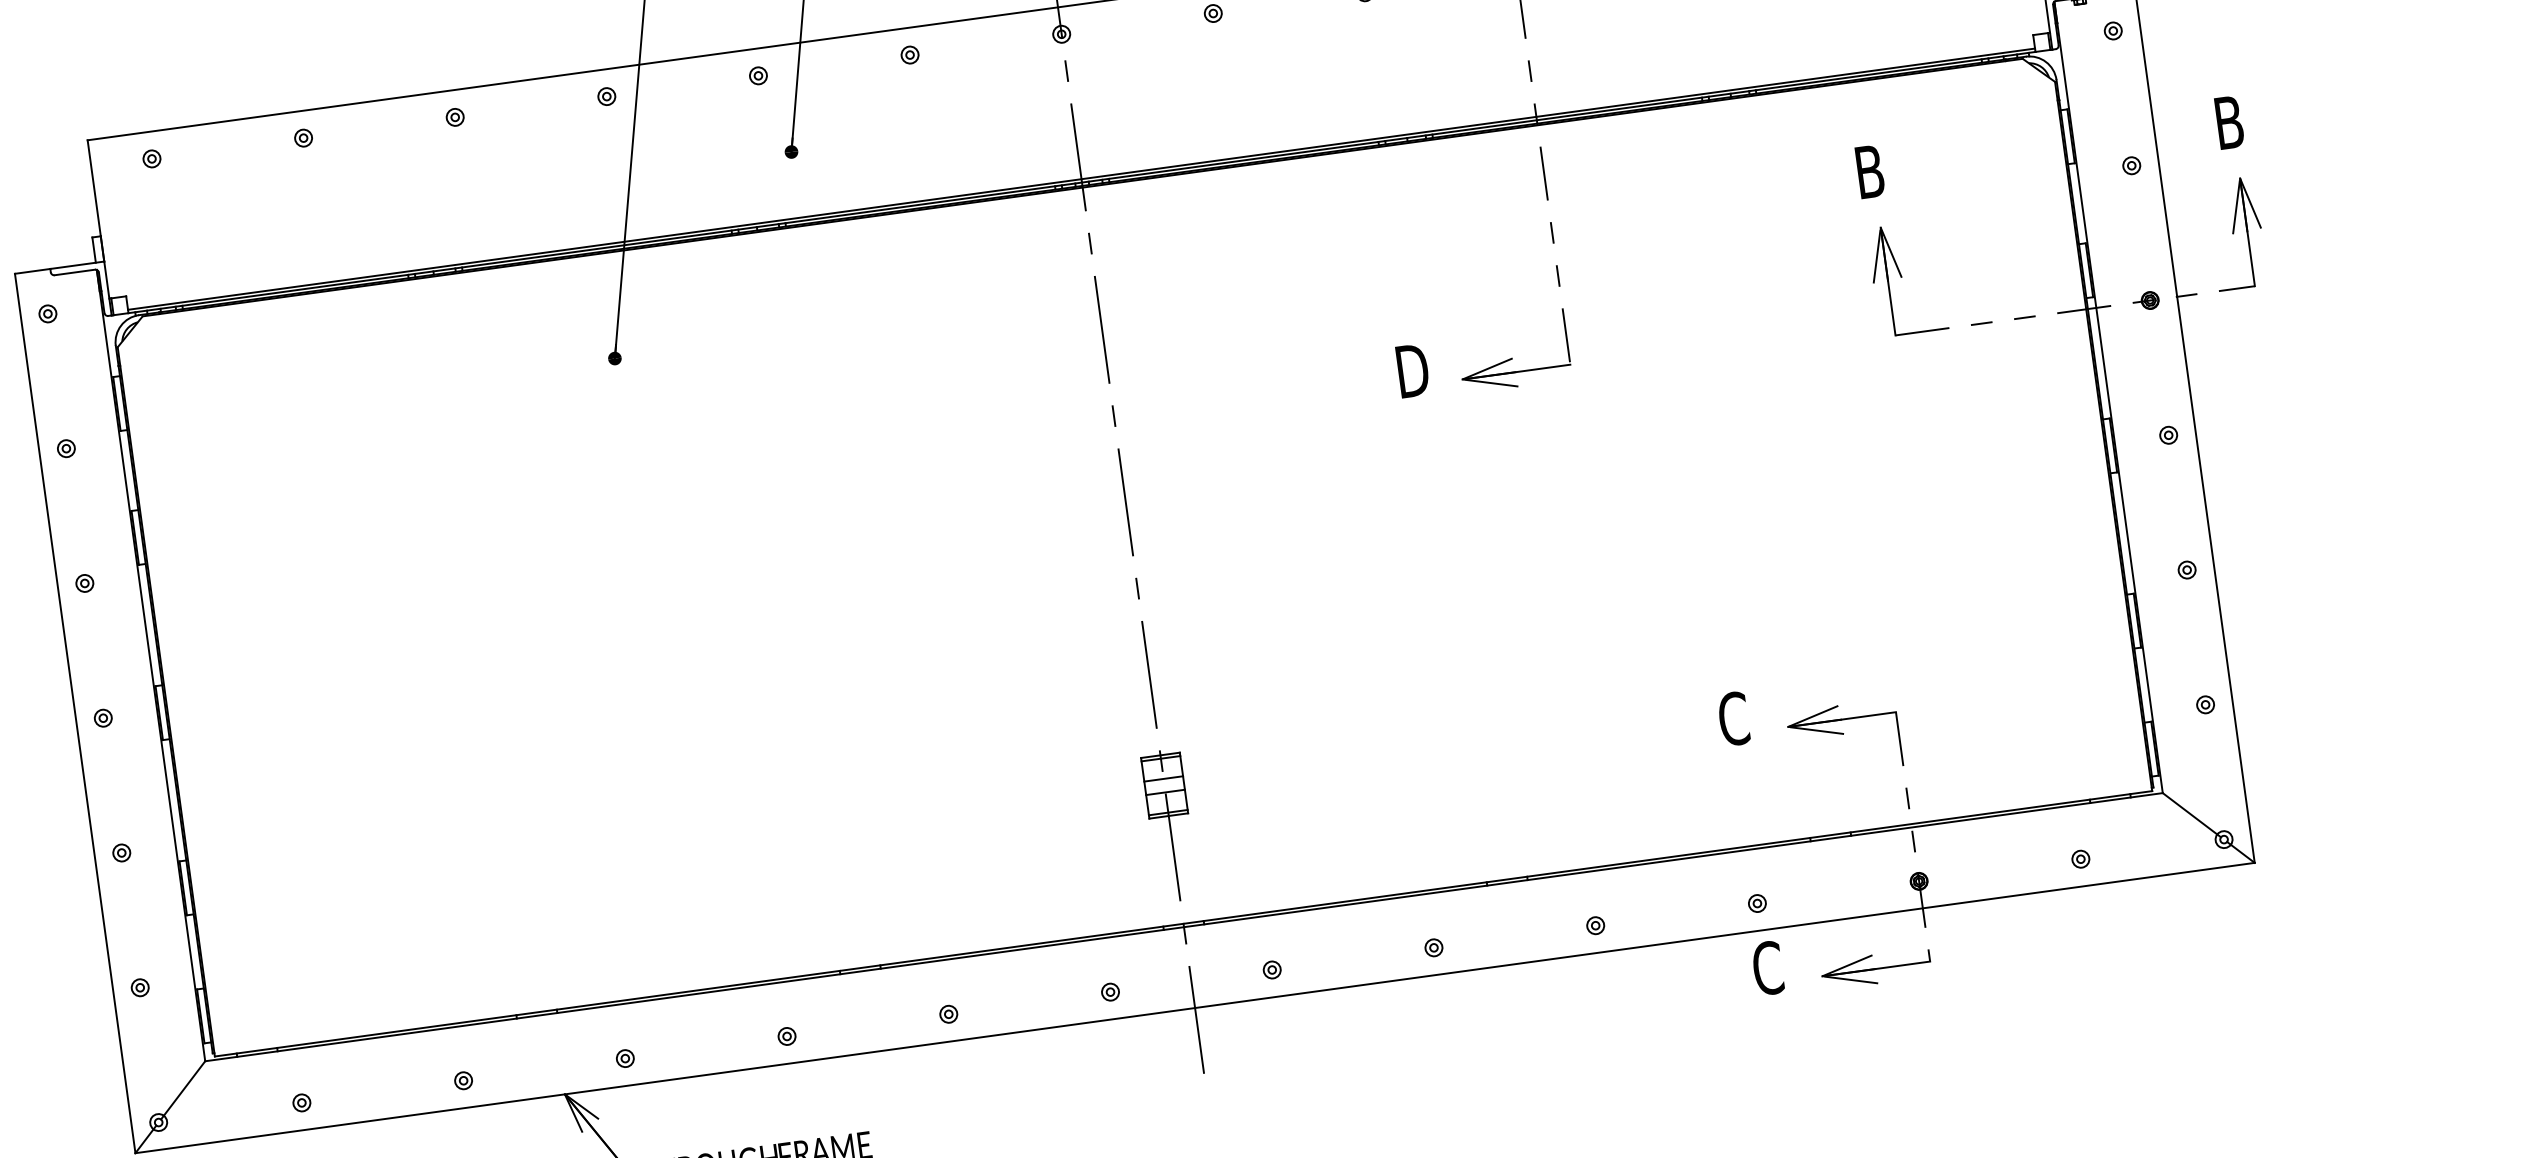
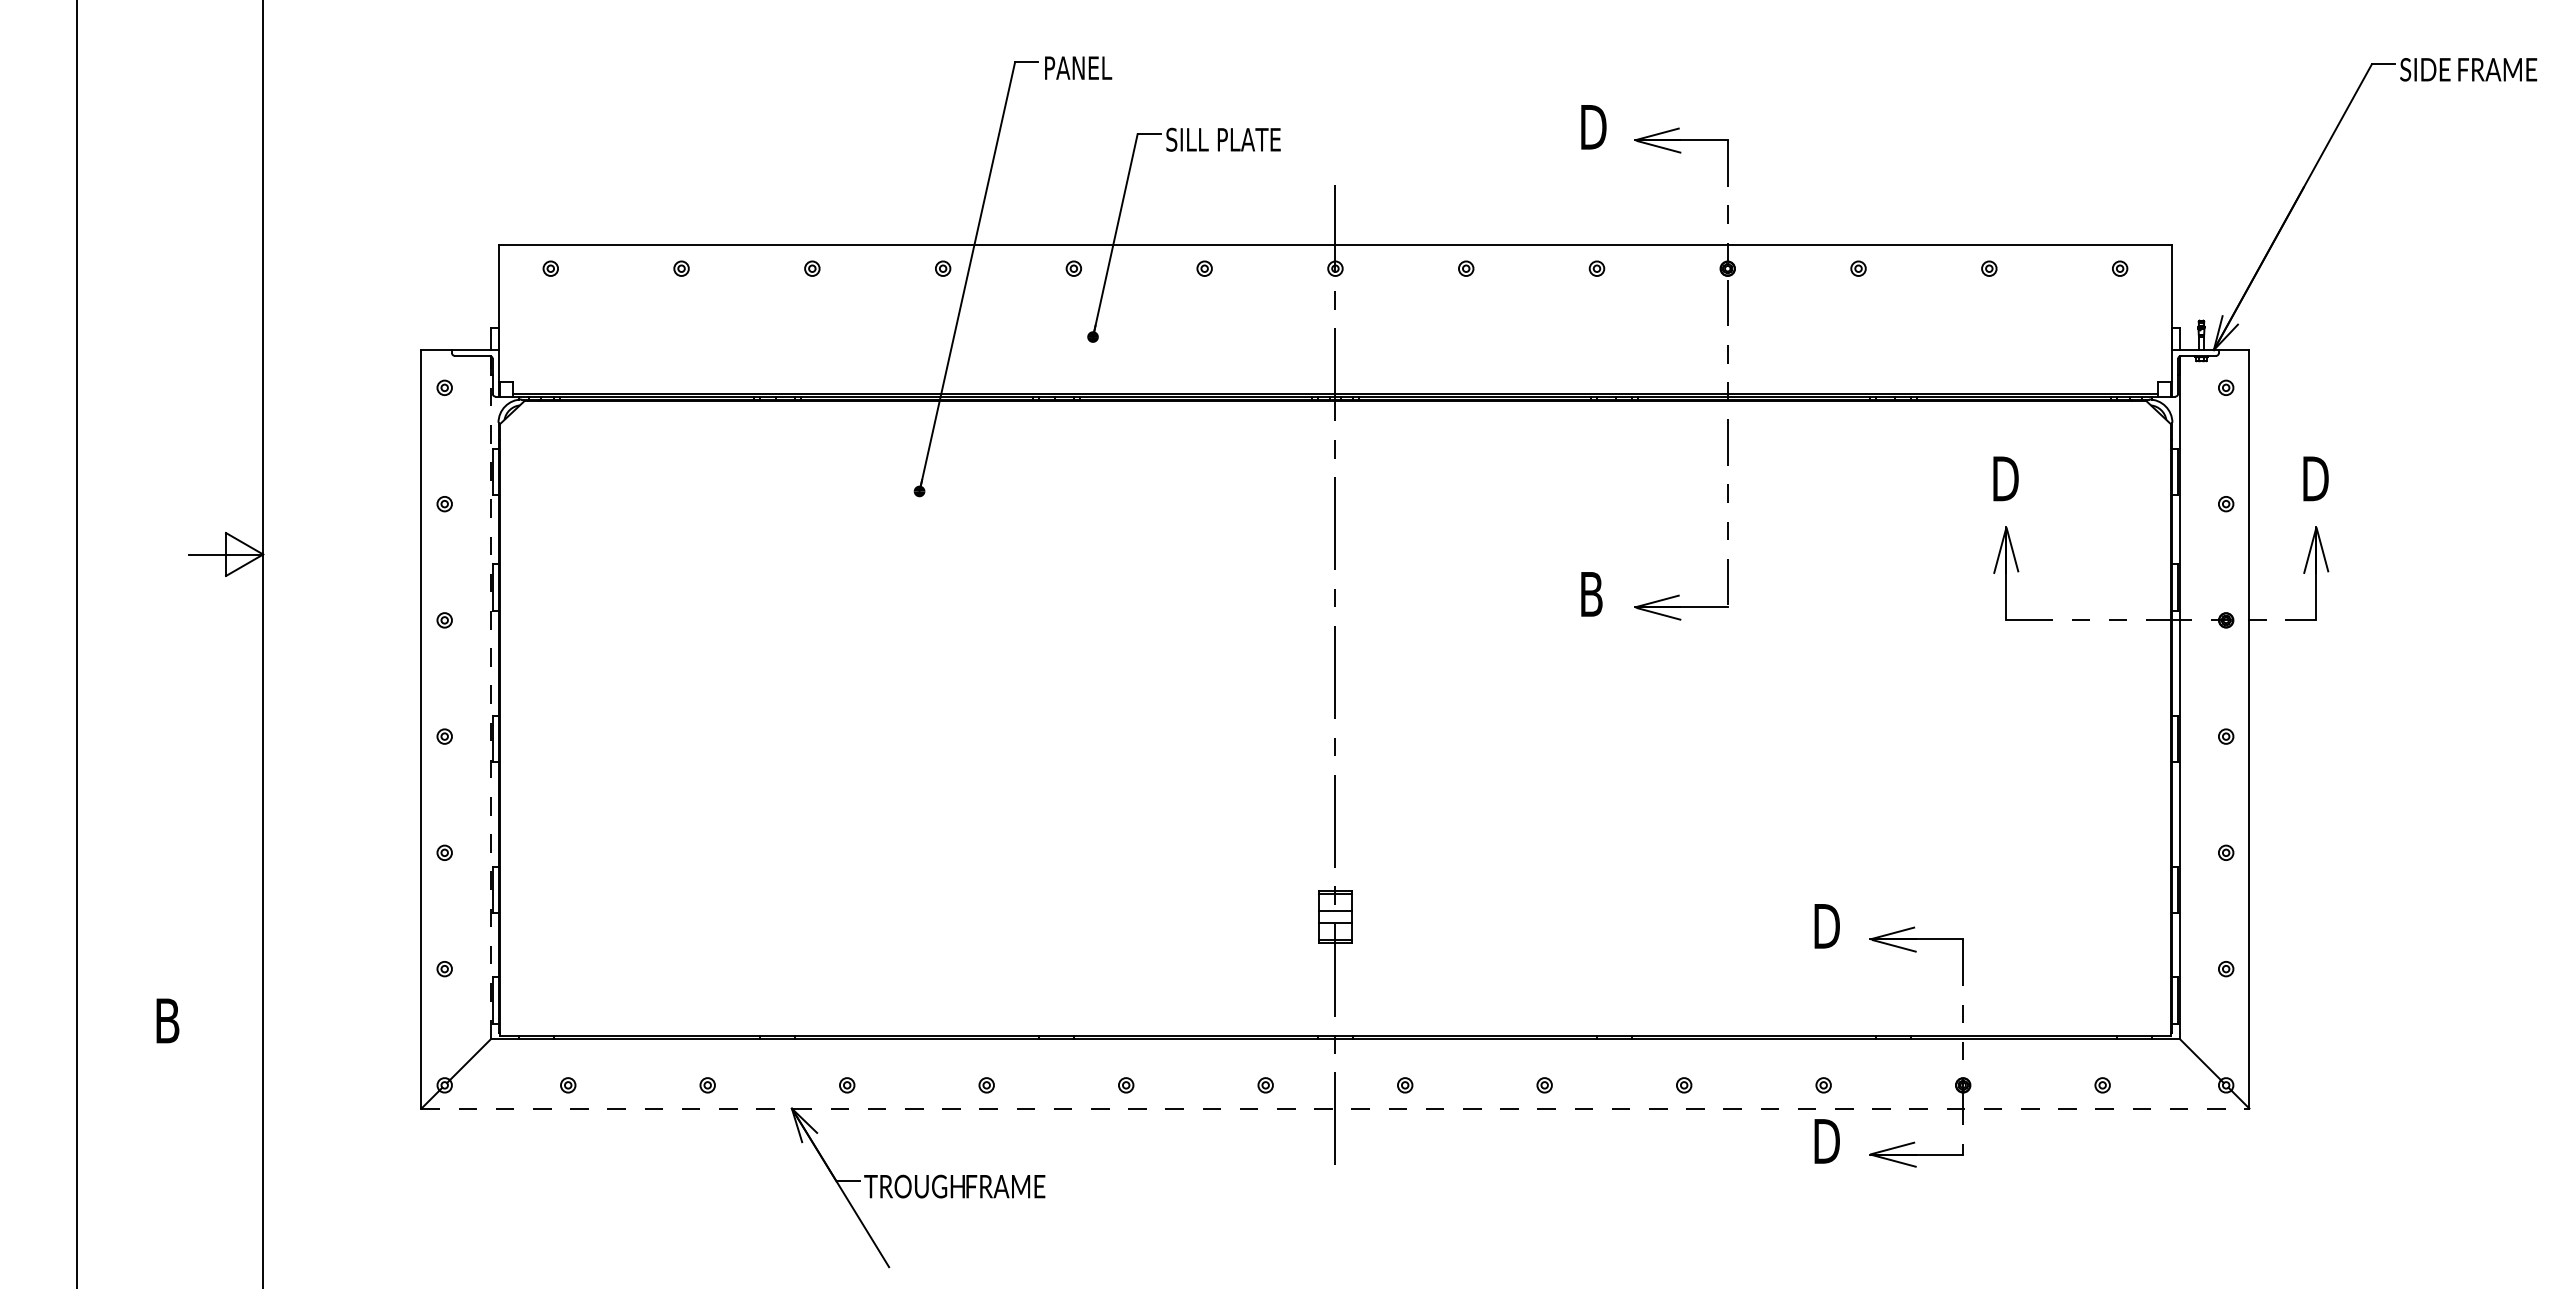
text: (2233, 121) -> (2317, 478), B -> D
text: (1874, 170) -> (2007, 478), B -> D
text: (1414, 370) -> (1595, 594), D -> B
line: (151, 665) -> (491, 697), solid -> dashed
text: (1735, 718) -> (1826, 926), C -> D
text: (1769, 968) -> (1826, 1141), C -> D
line: (1195, 1007) -> (1335, 1108), solid -> dashed

